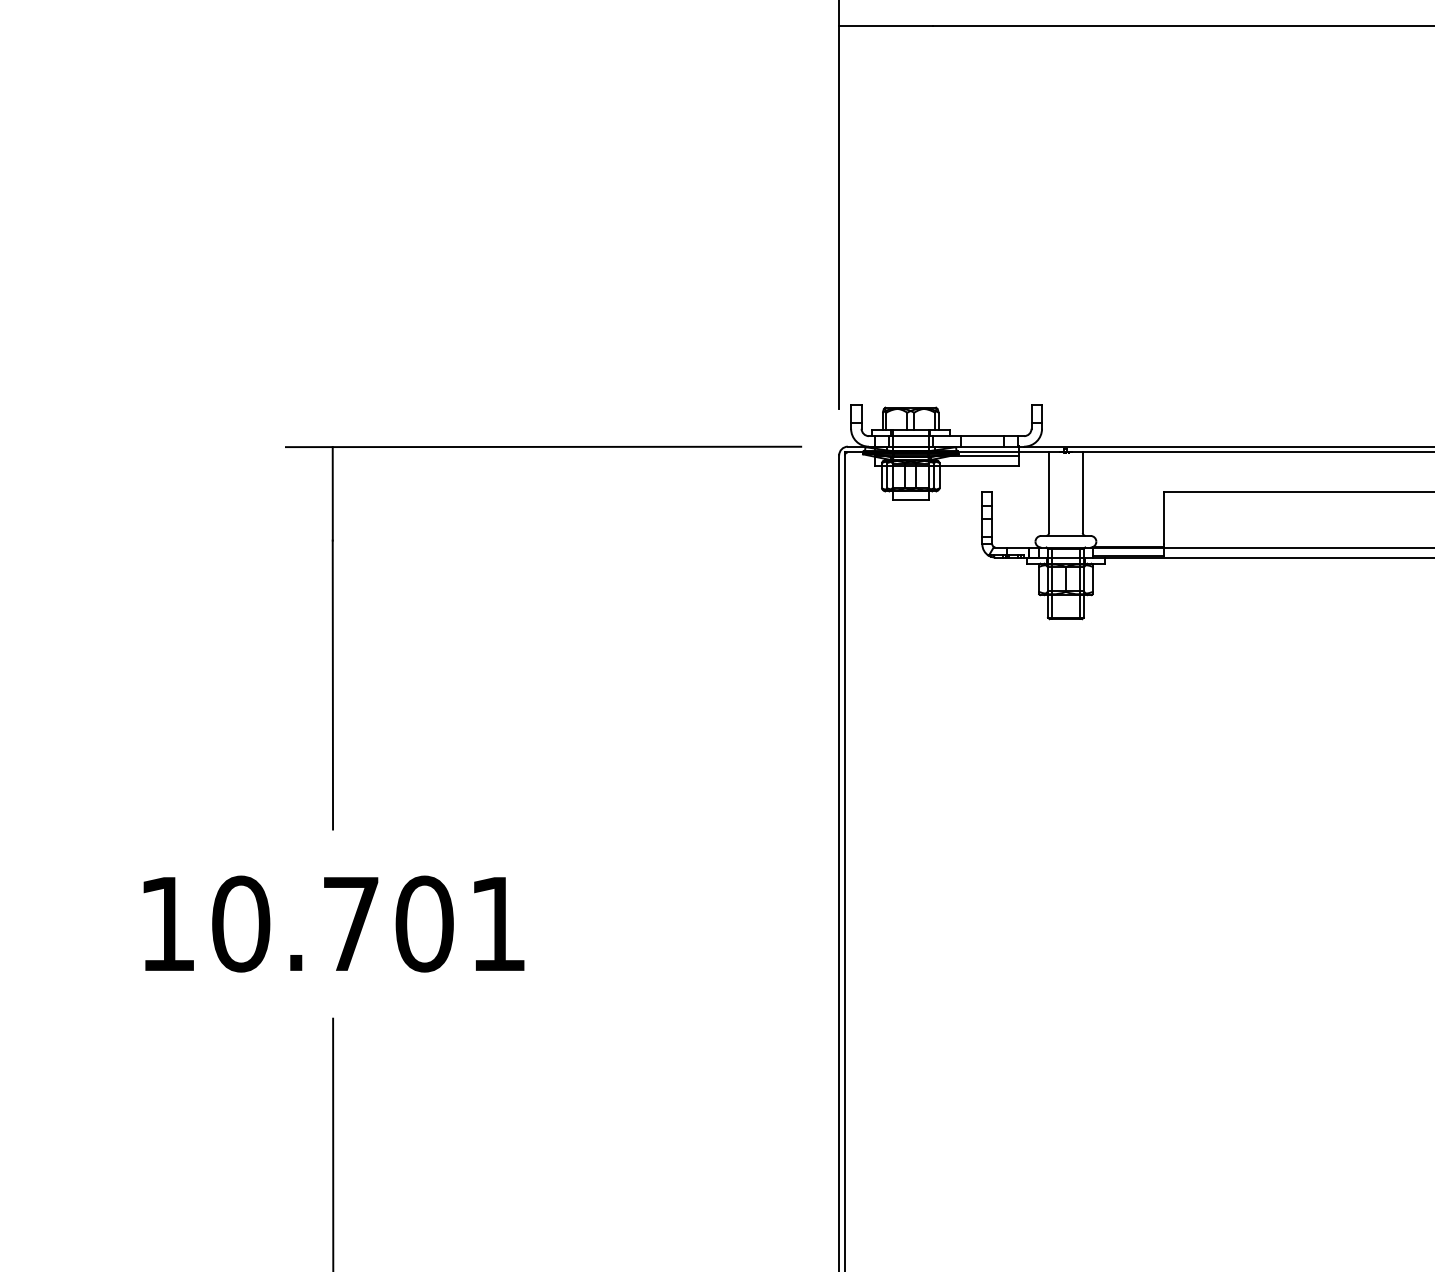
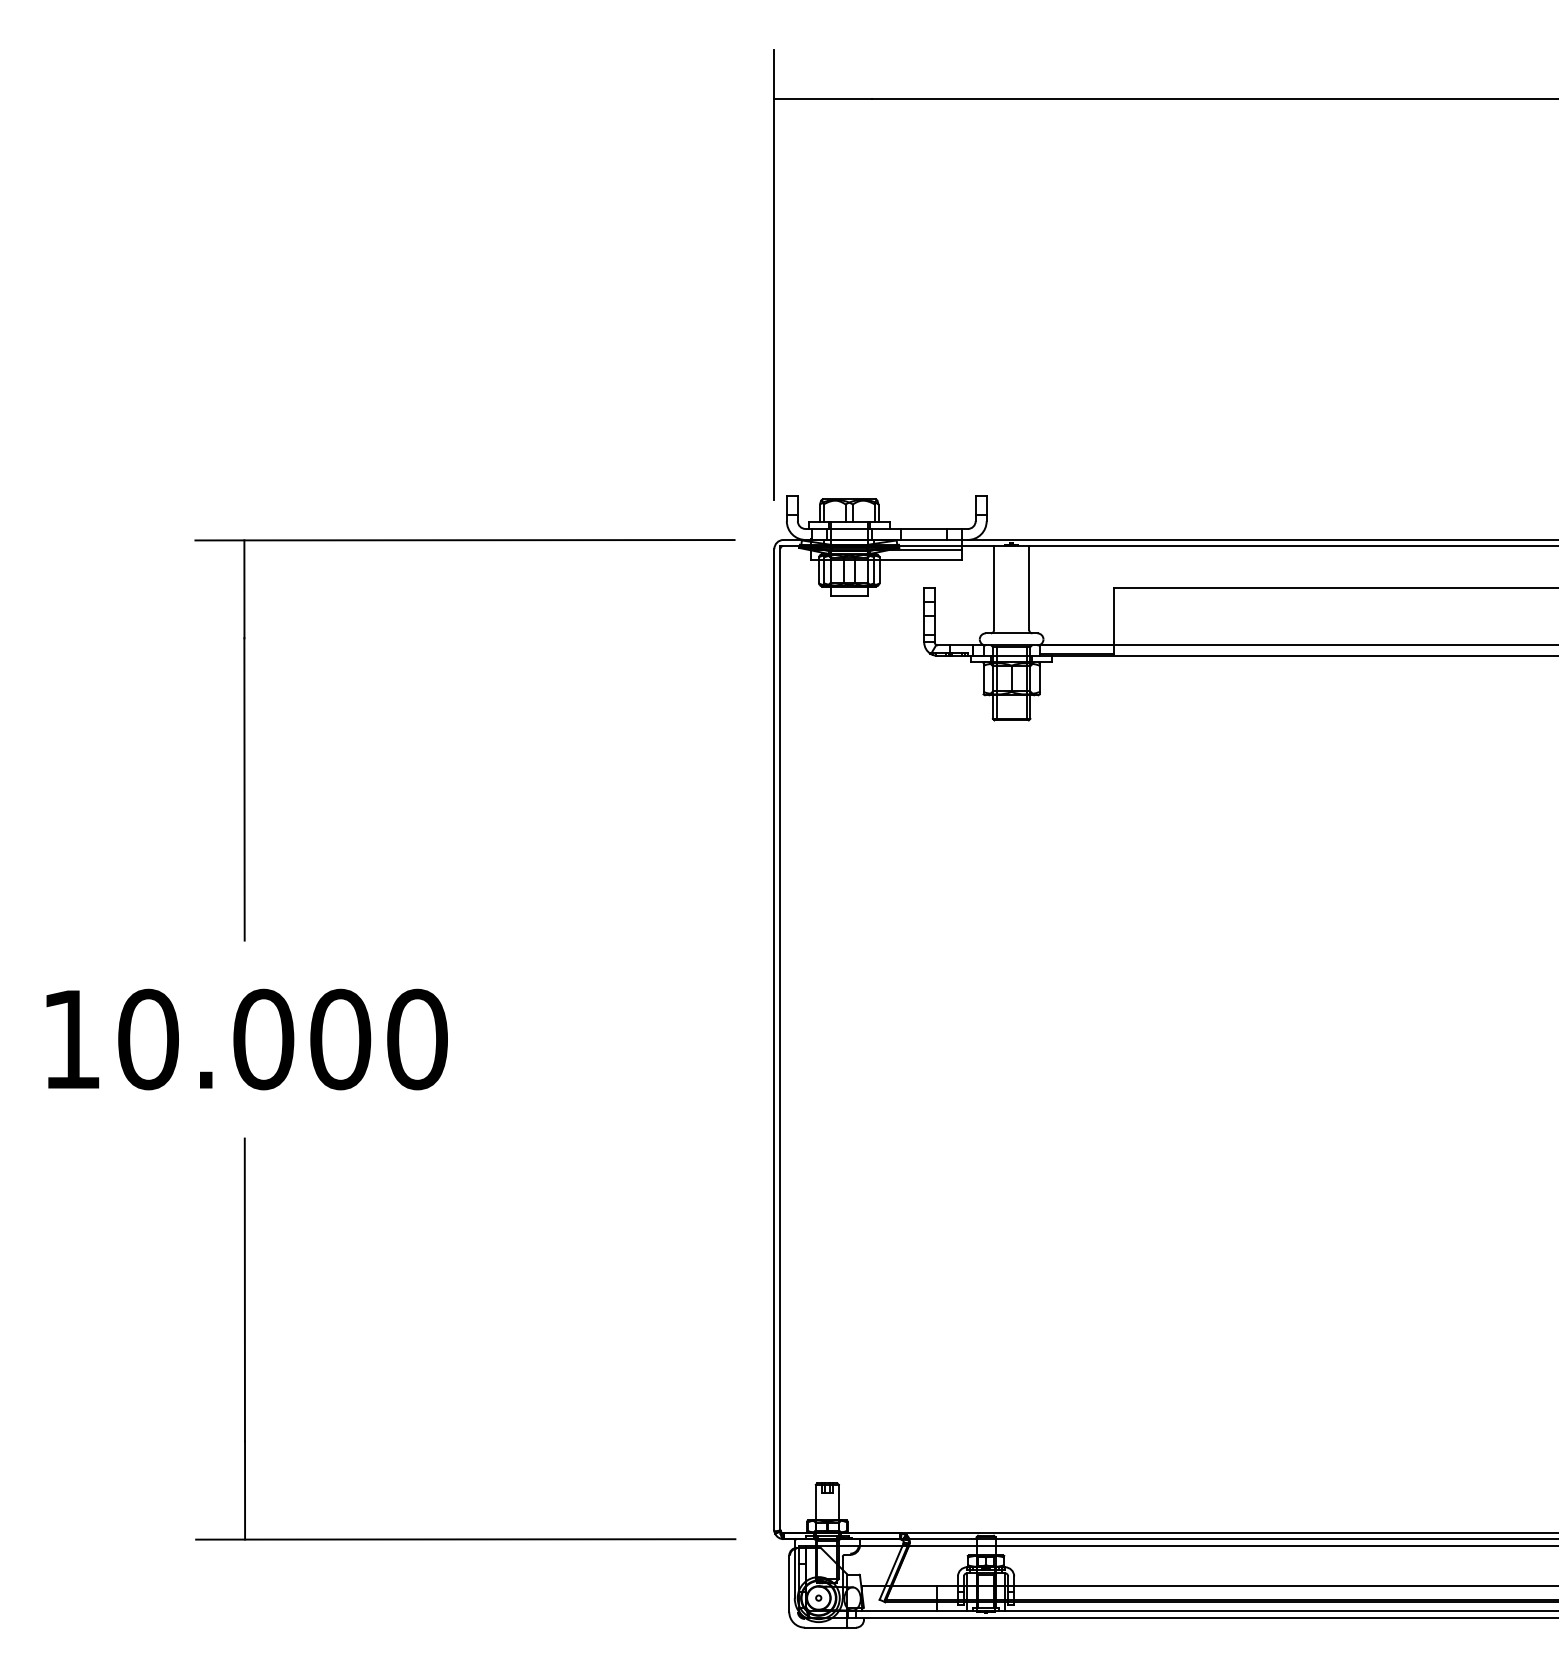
text: (424, 924) -> (340, 1039), 10.701 -> 10.000

